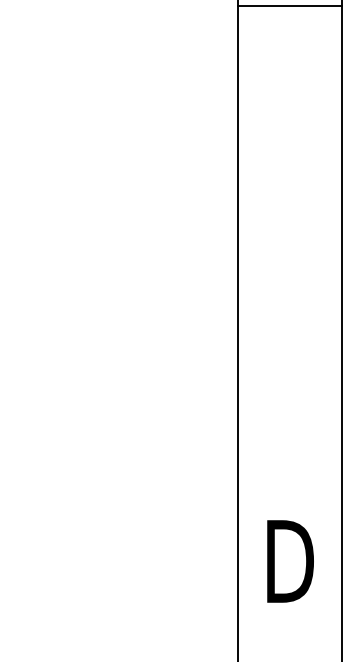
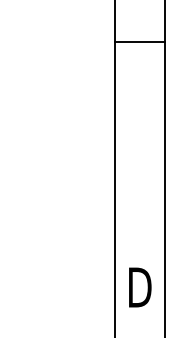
line: (290, 5) -> (140, 42), moved

